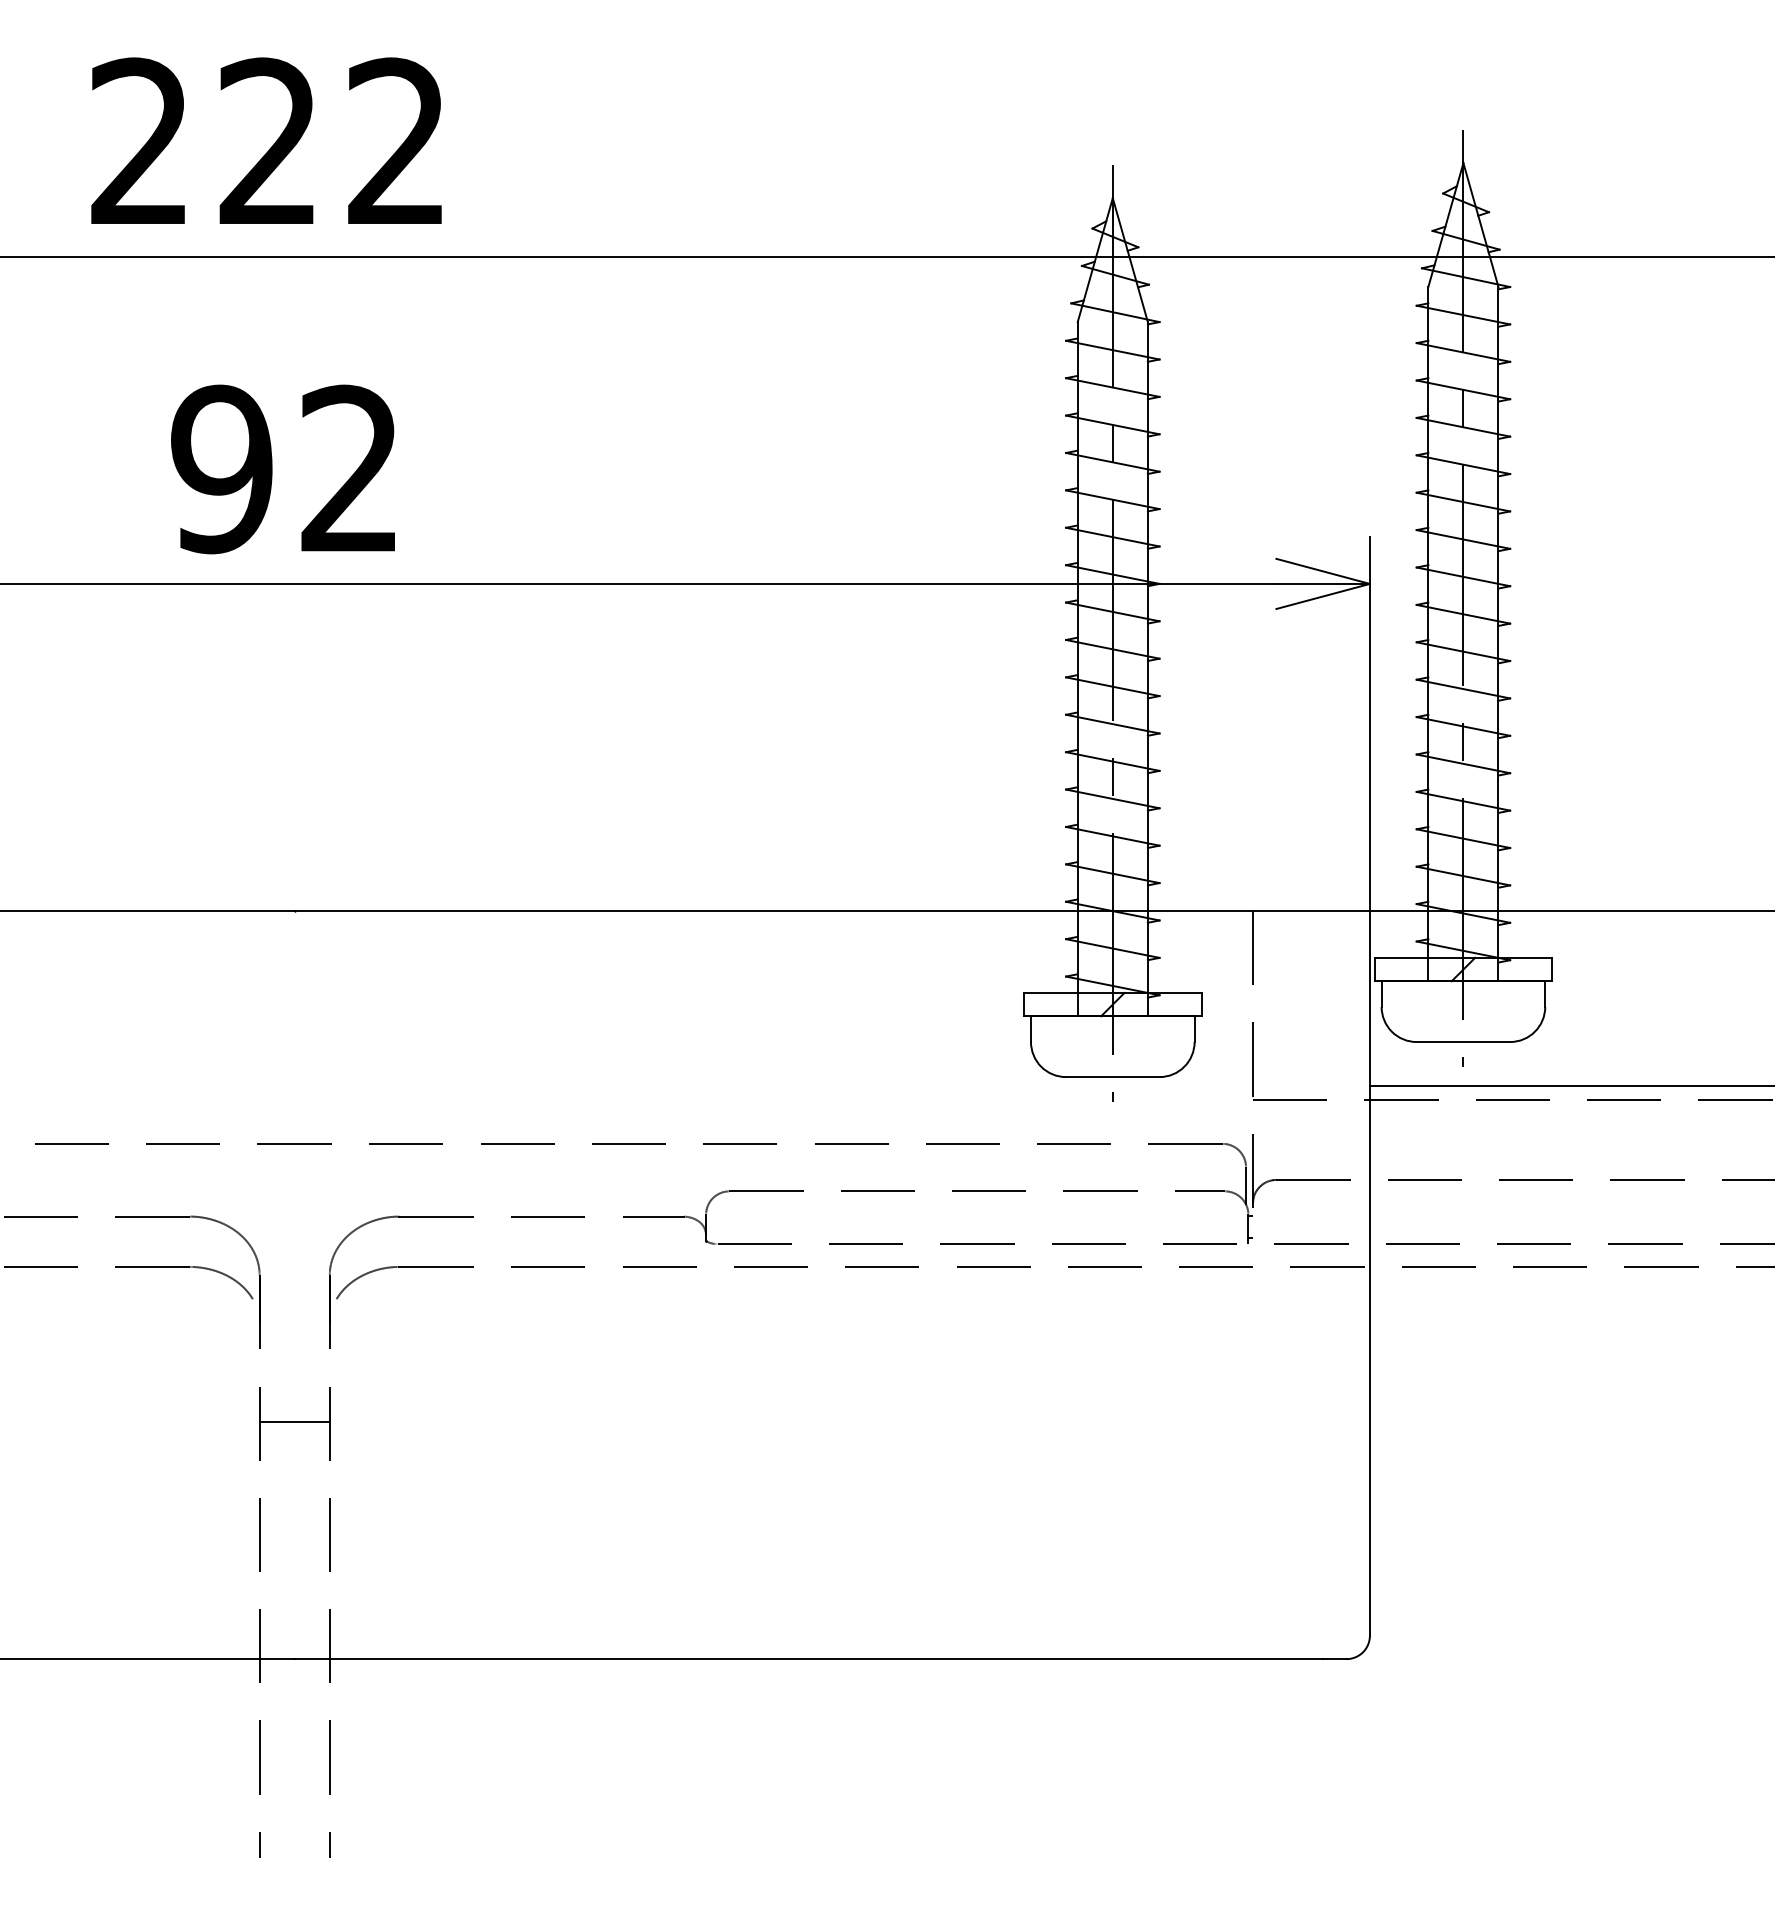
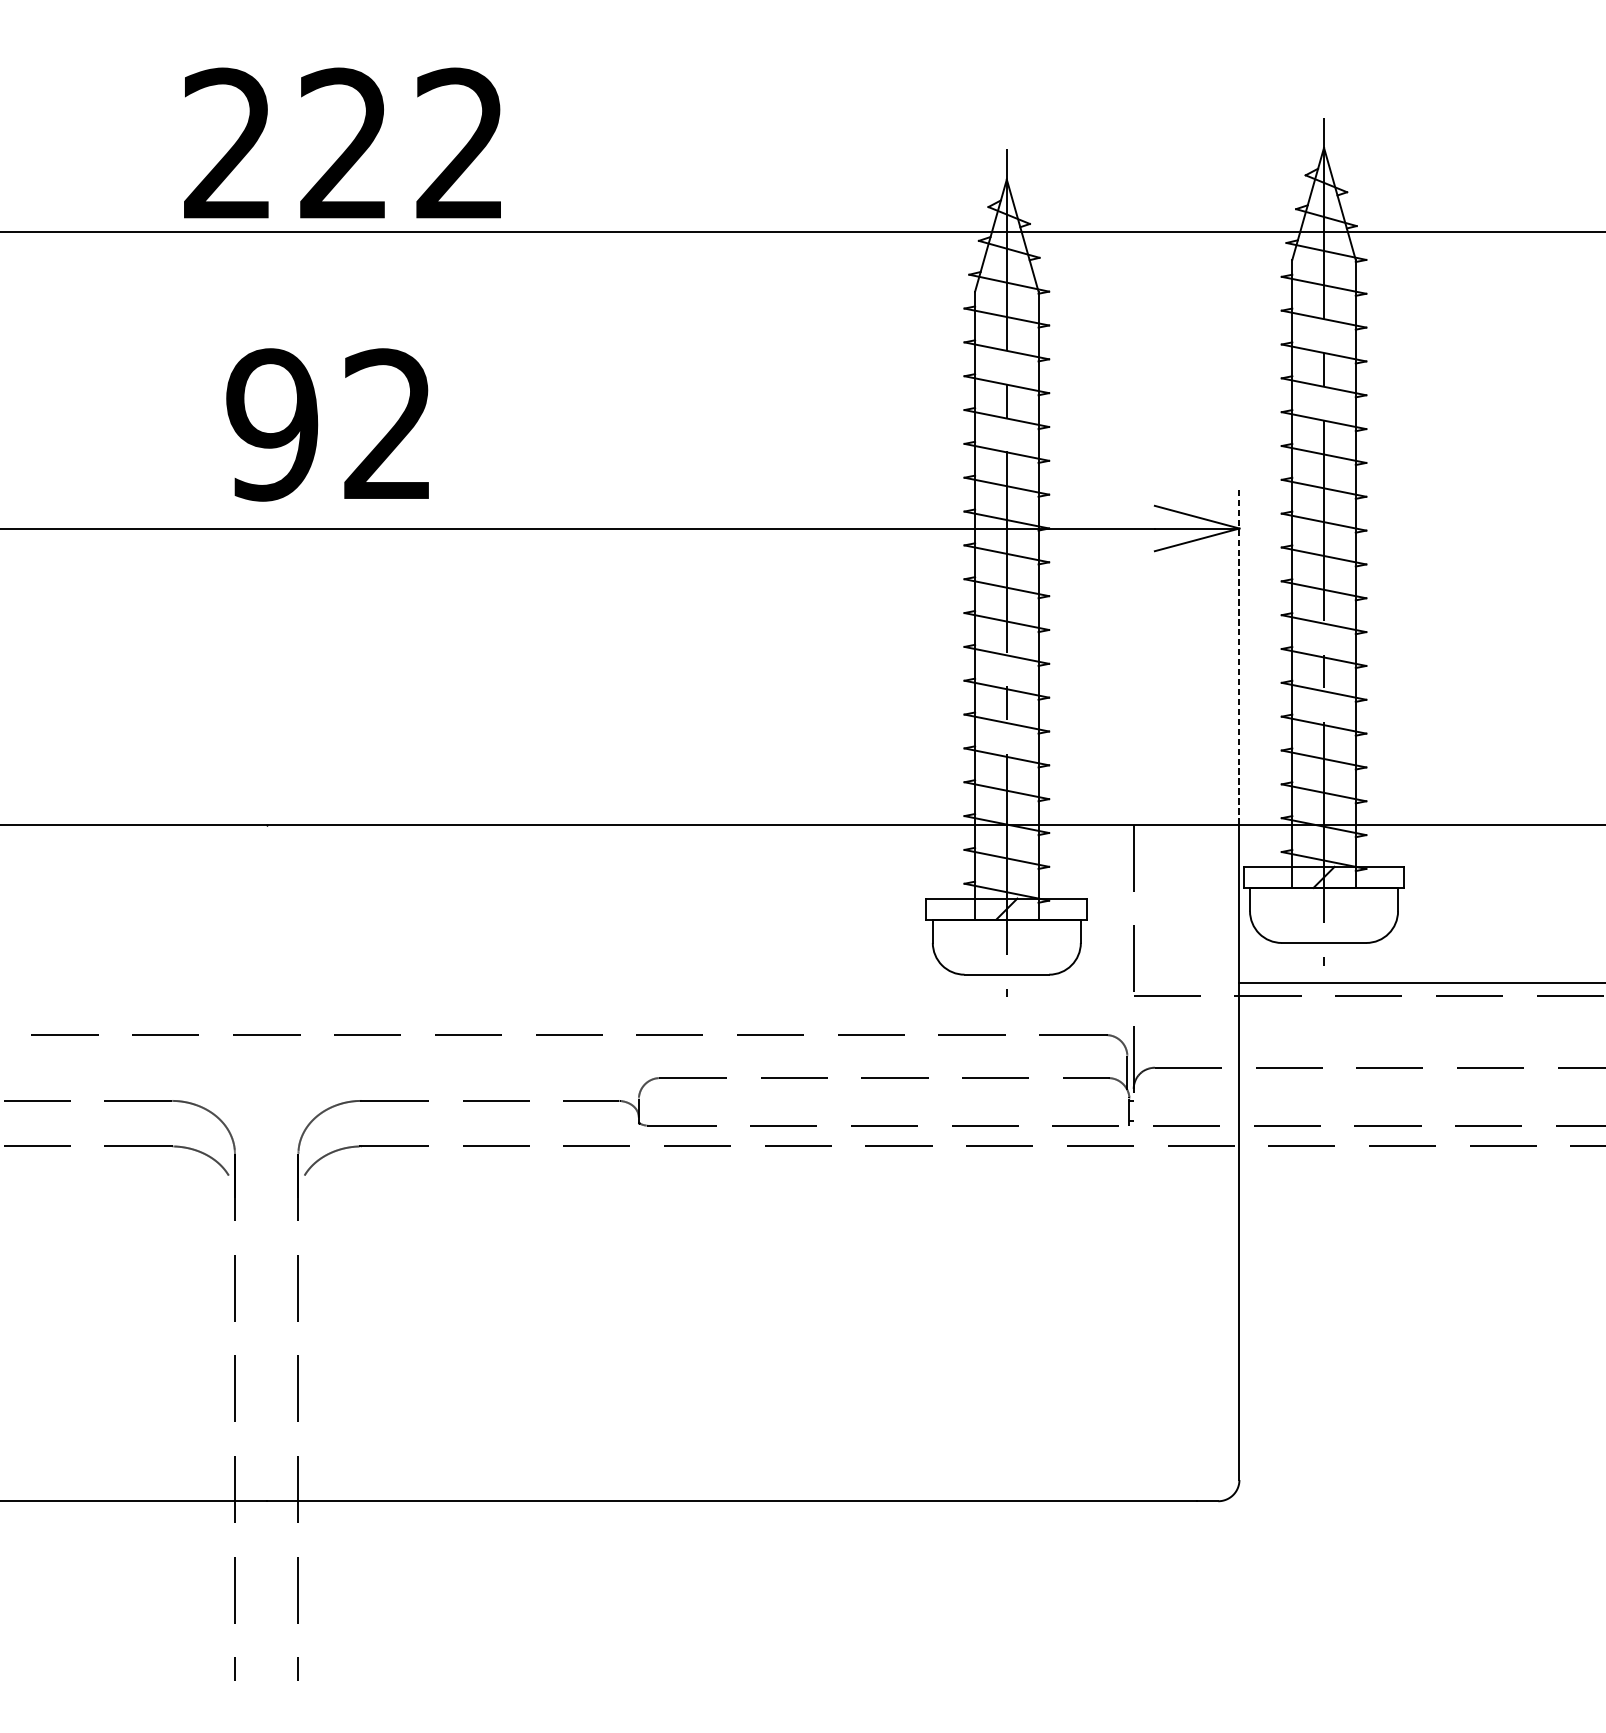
text: (266, 140) -> (342, 142), moved
text: (282, 469) -> (327, 425), moved
line: (1369, 724) -> (1239, 655), solid -> dashed
line: (294, 1421) -> (266, 1286), removed

